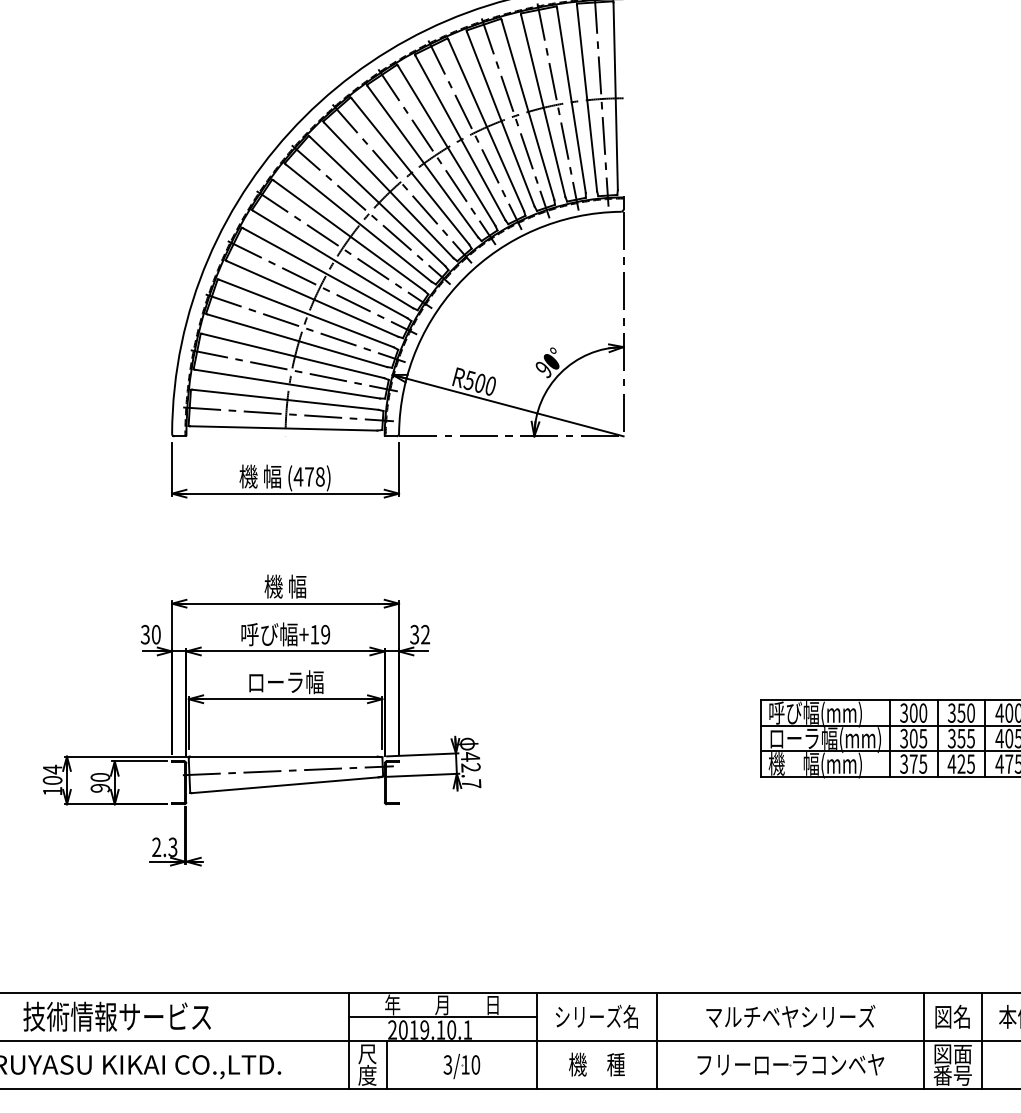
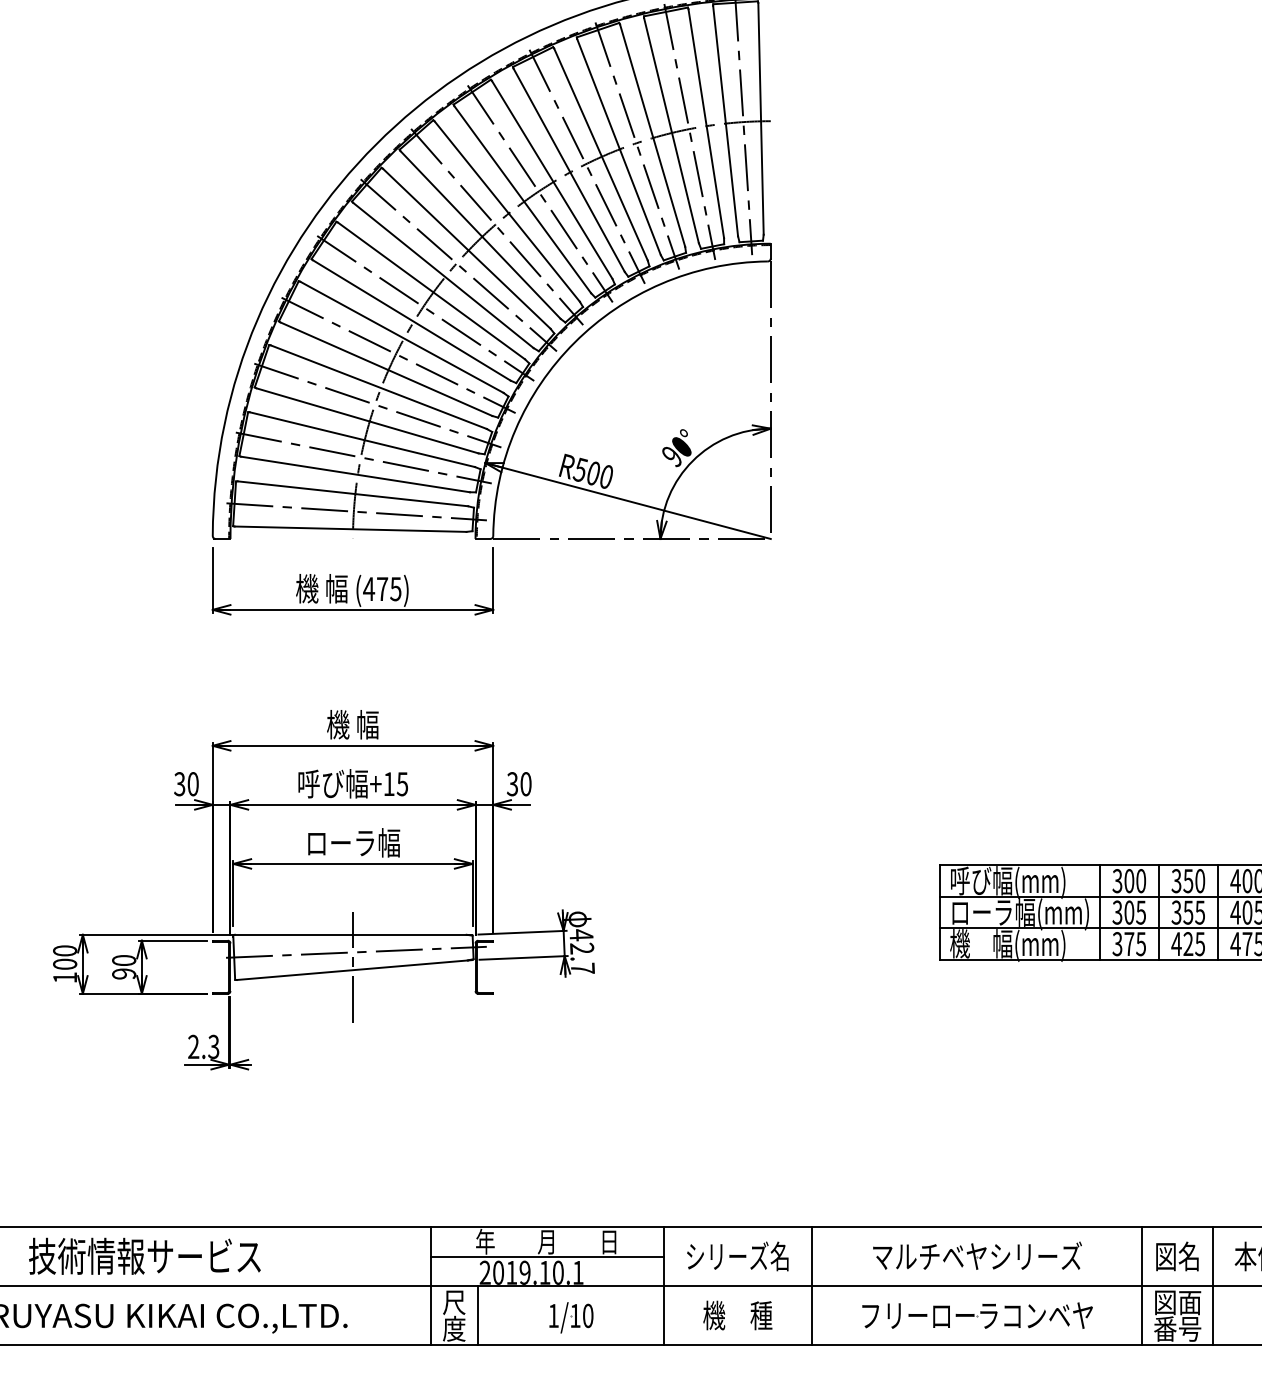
text: (319, 477) -> (395, 589), (478) -> (475)
text: (324, 634) -> (401, 784), +19 -> +15
text: (425, 634) -> (525, 784), 32 -> 30
text: (52, 770) -> (65, 951), 104 -> 100
line: (285, 783) -> (353, 967), added
text: (447, 1064) -> (553, 1315), 3/10 -> 1/10

